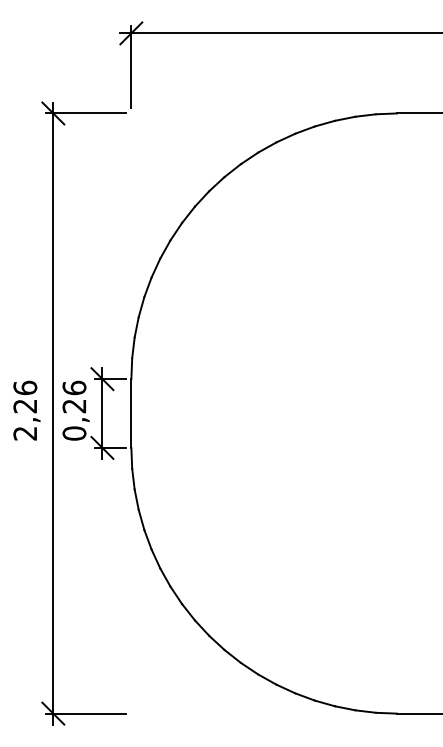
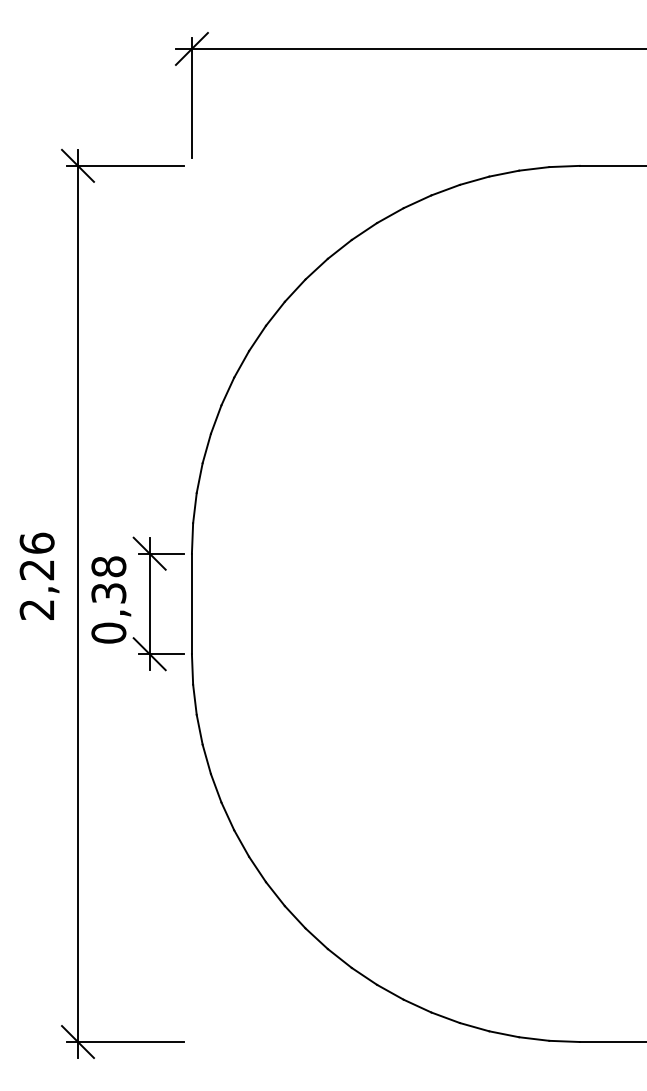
text: (74, 396) -> (108, 579), 0,26 -> 0,38
text: (26, 410) -> (38, 576), moved

